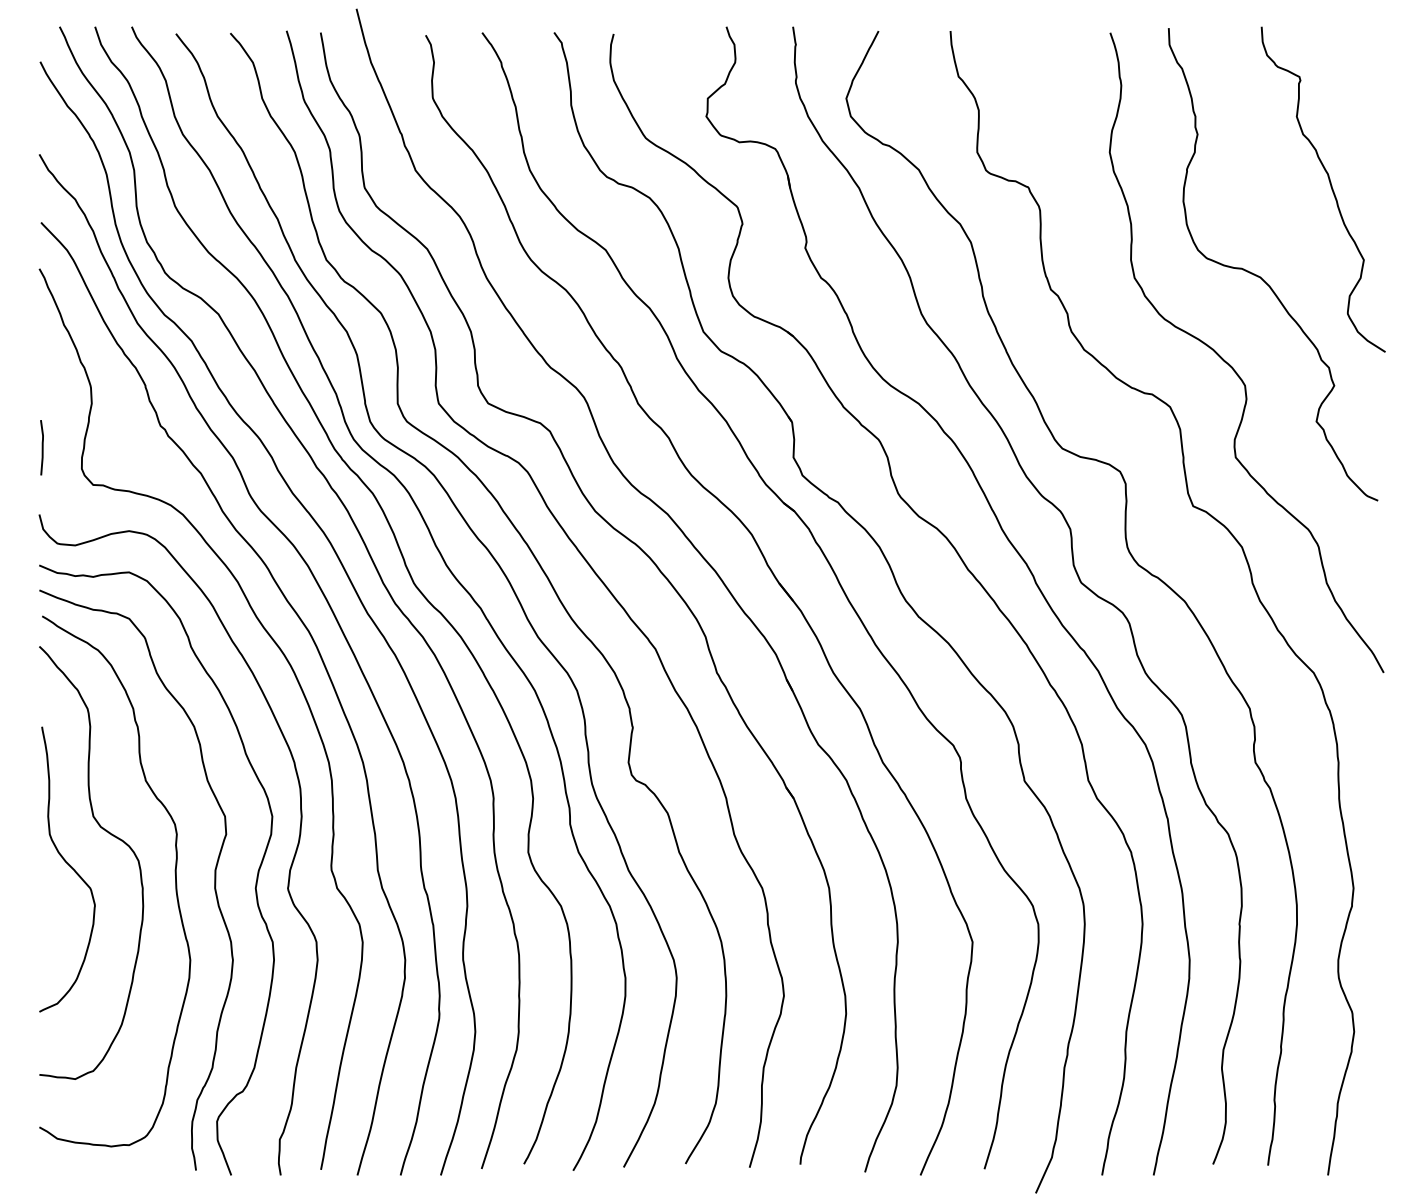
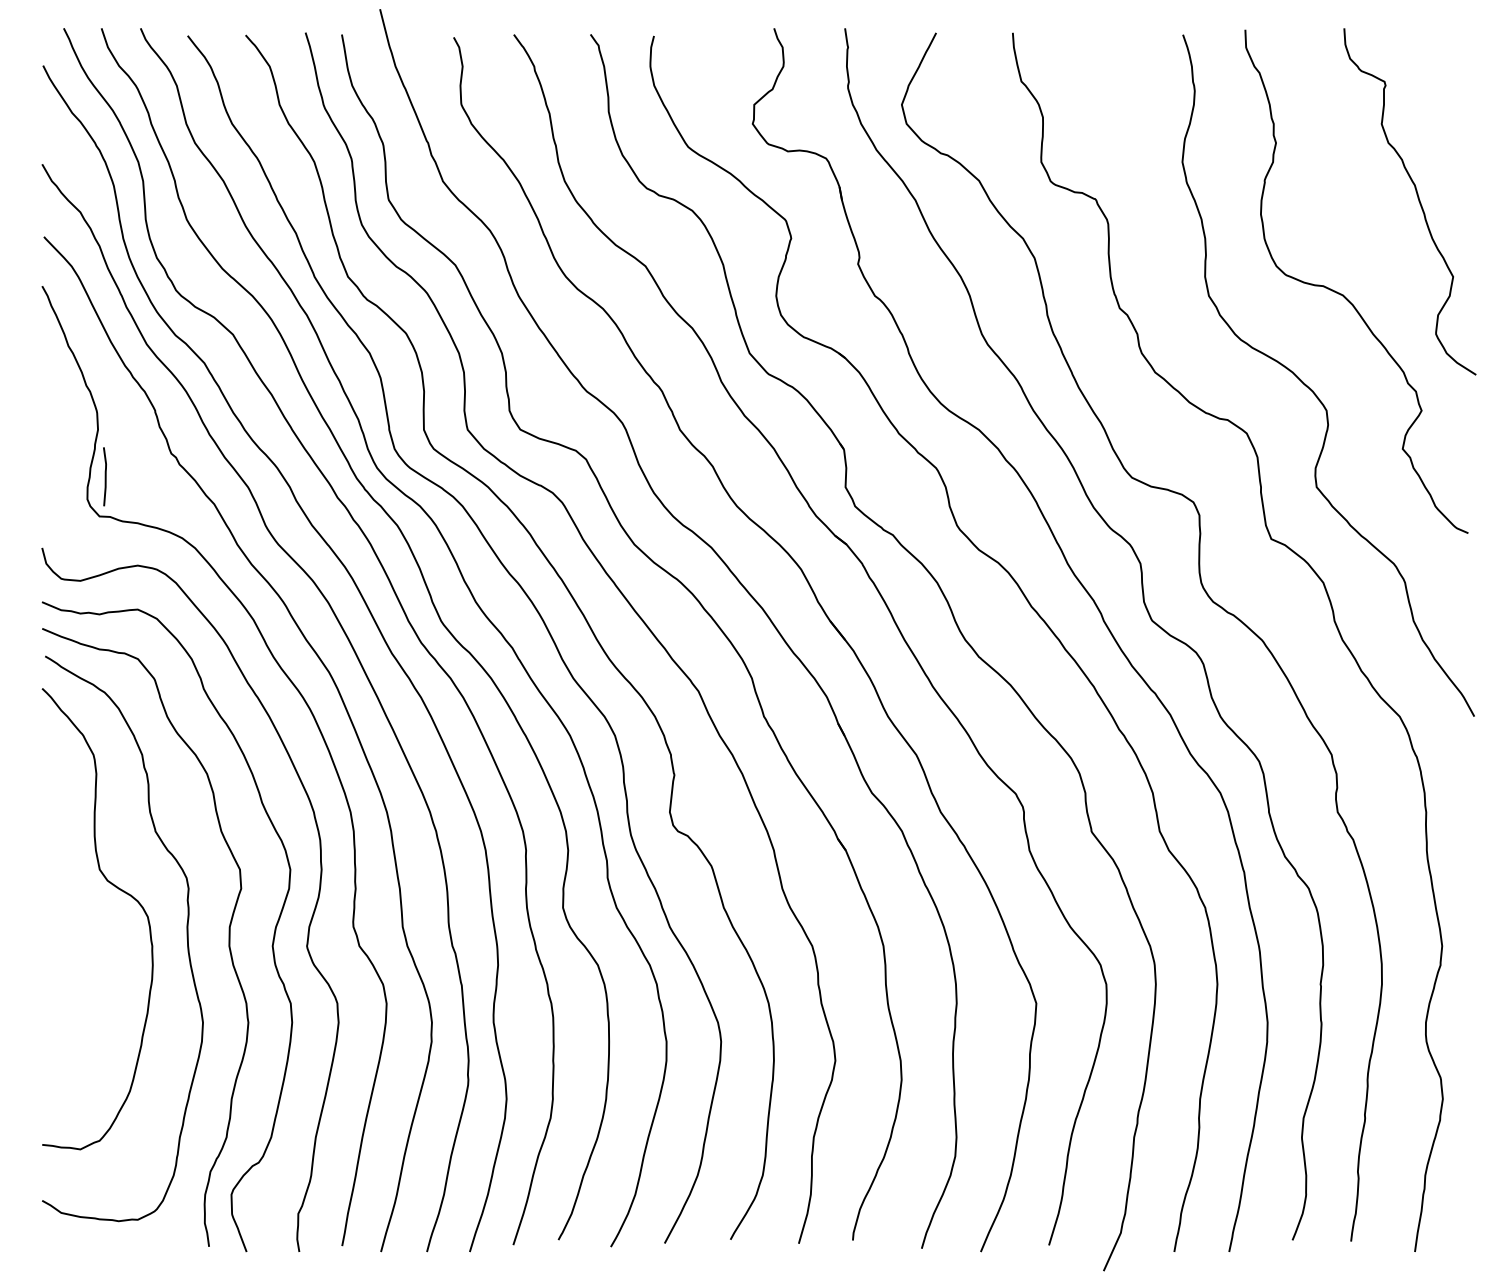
line: (41, 447) -> (104, 476), moved
curve: (69, 867) -> (74, 923), removed

